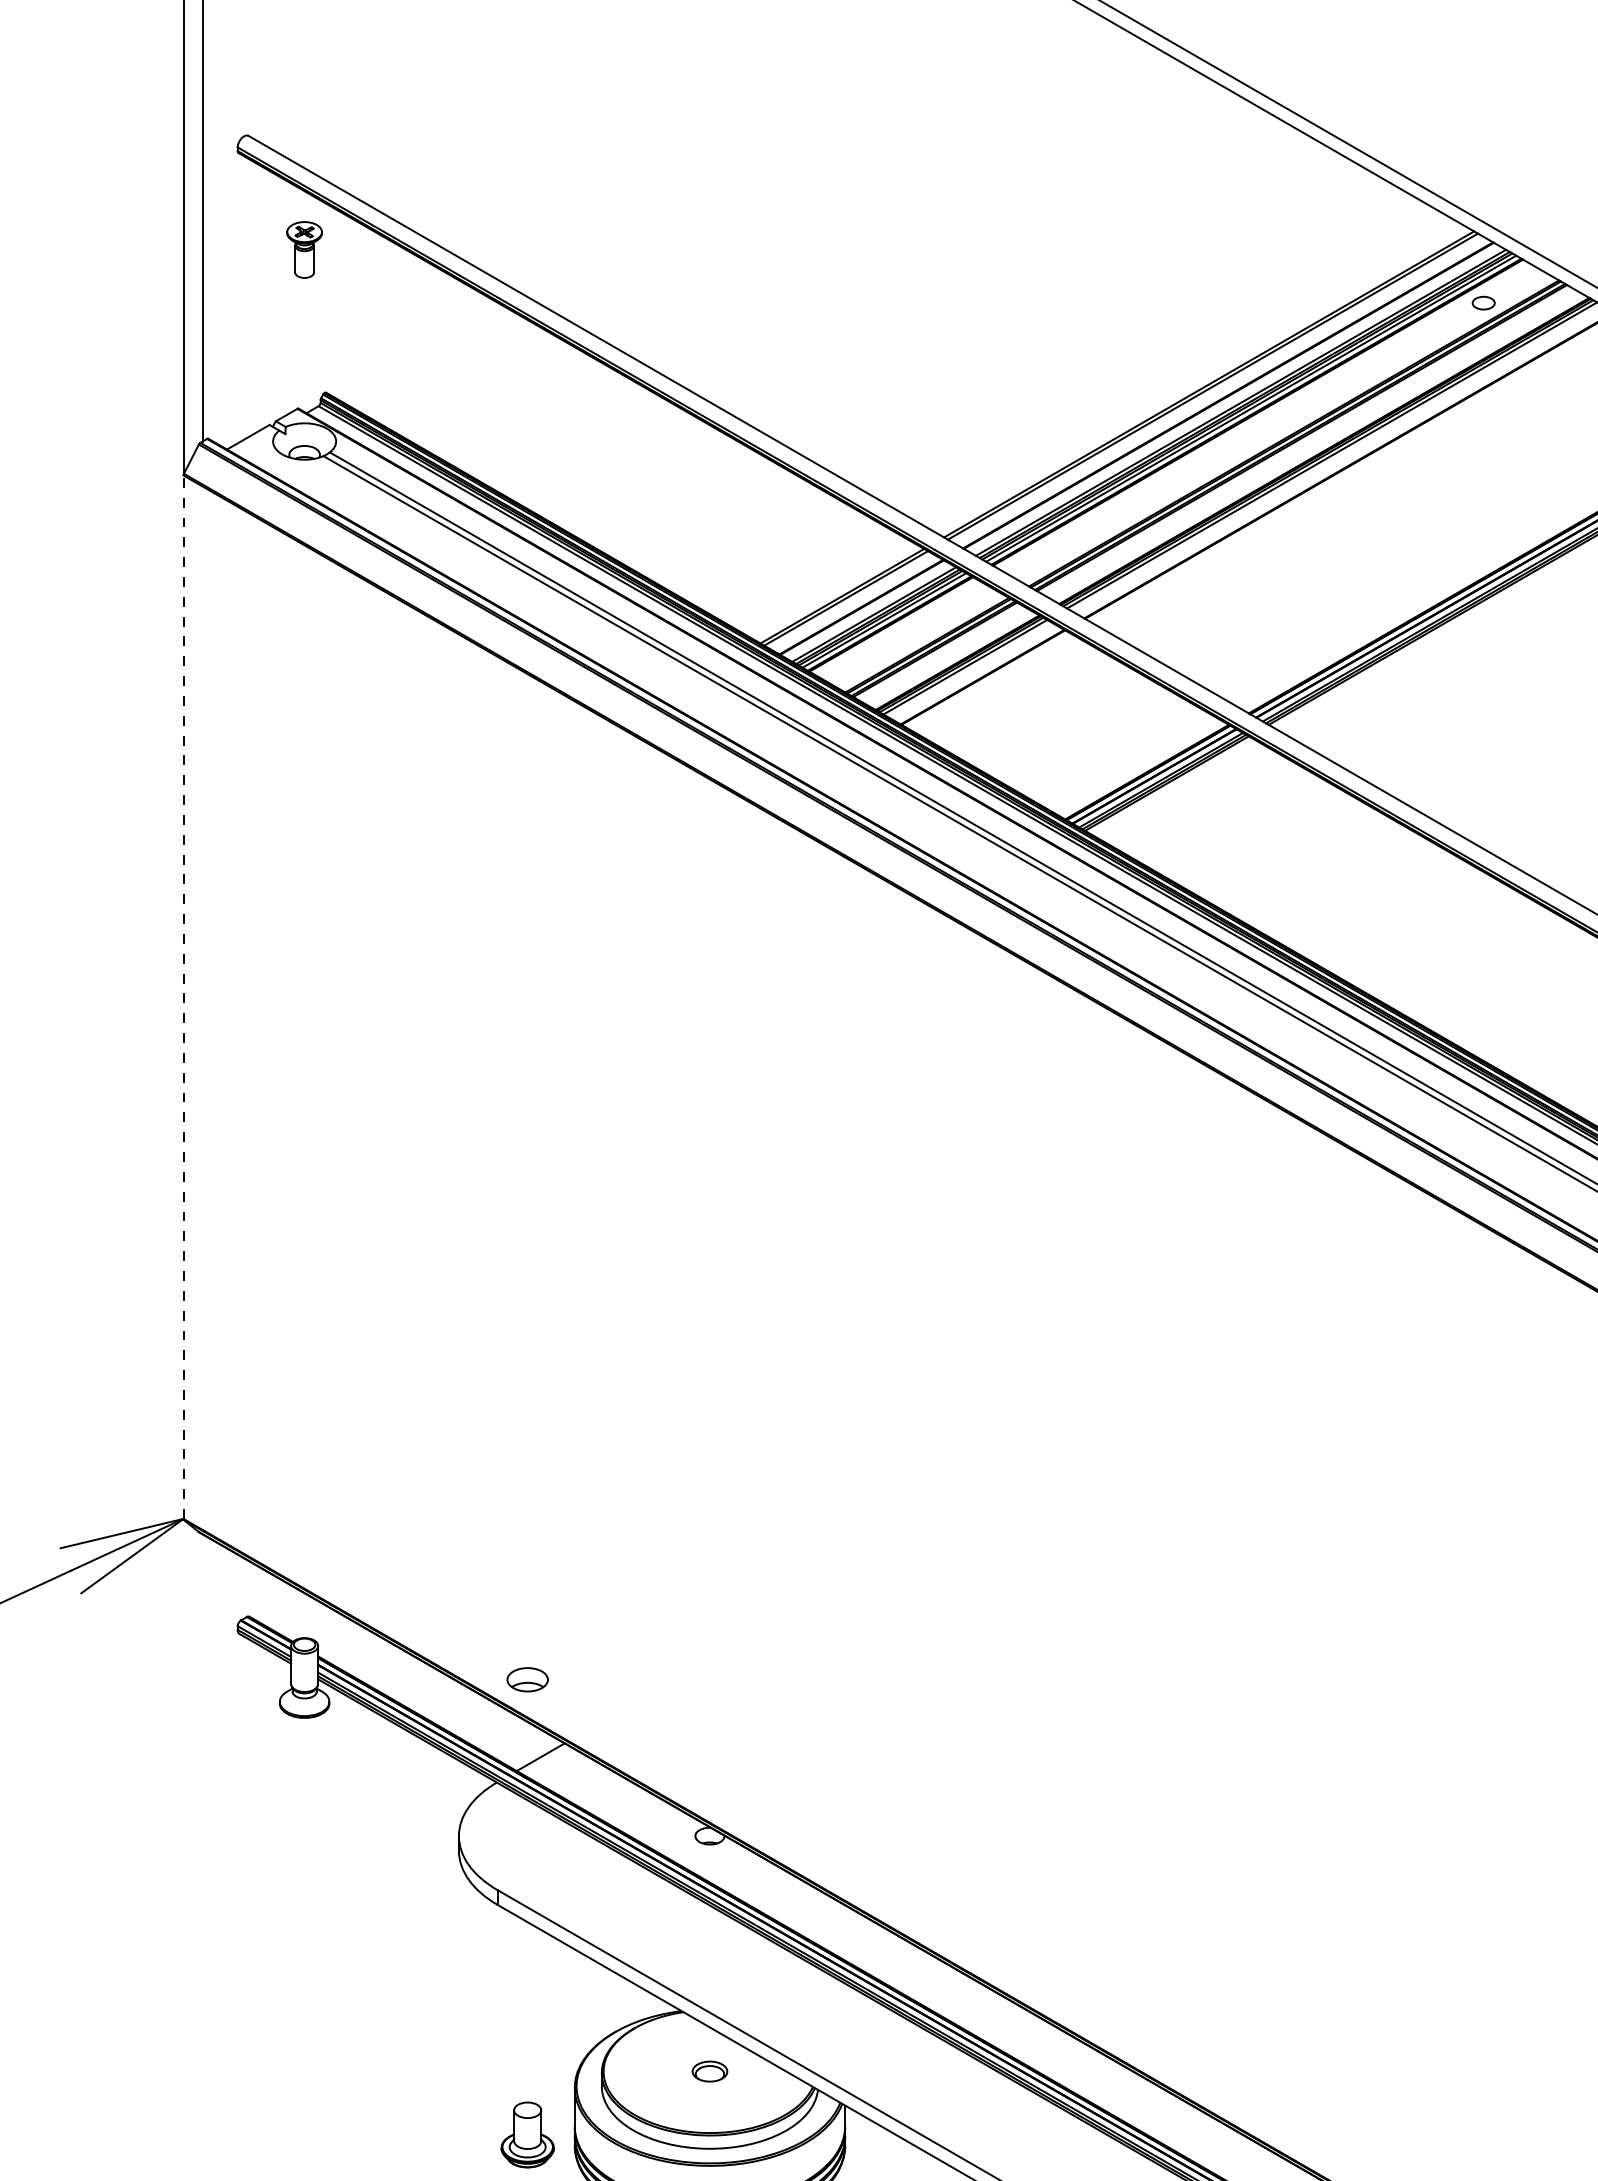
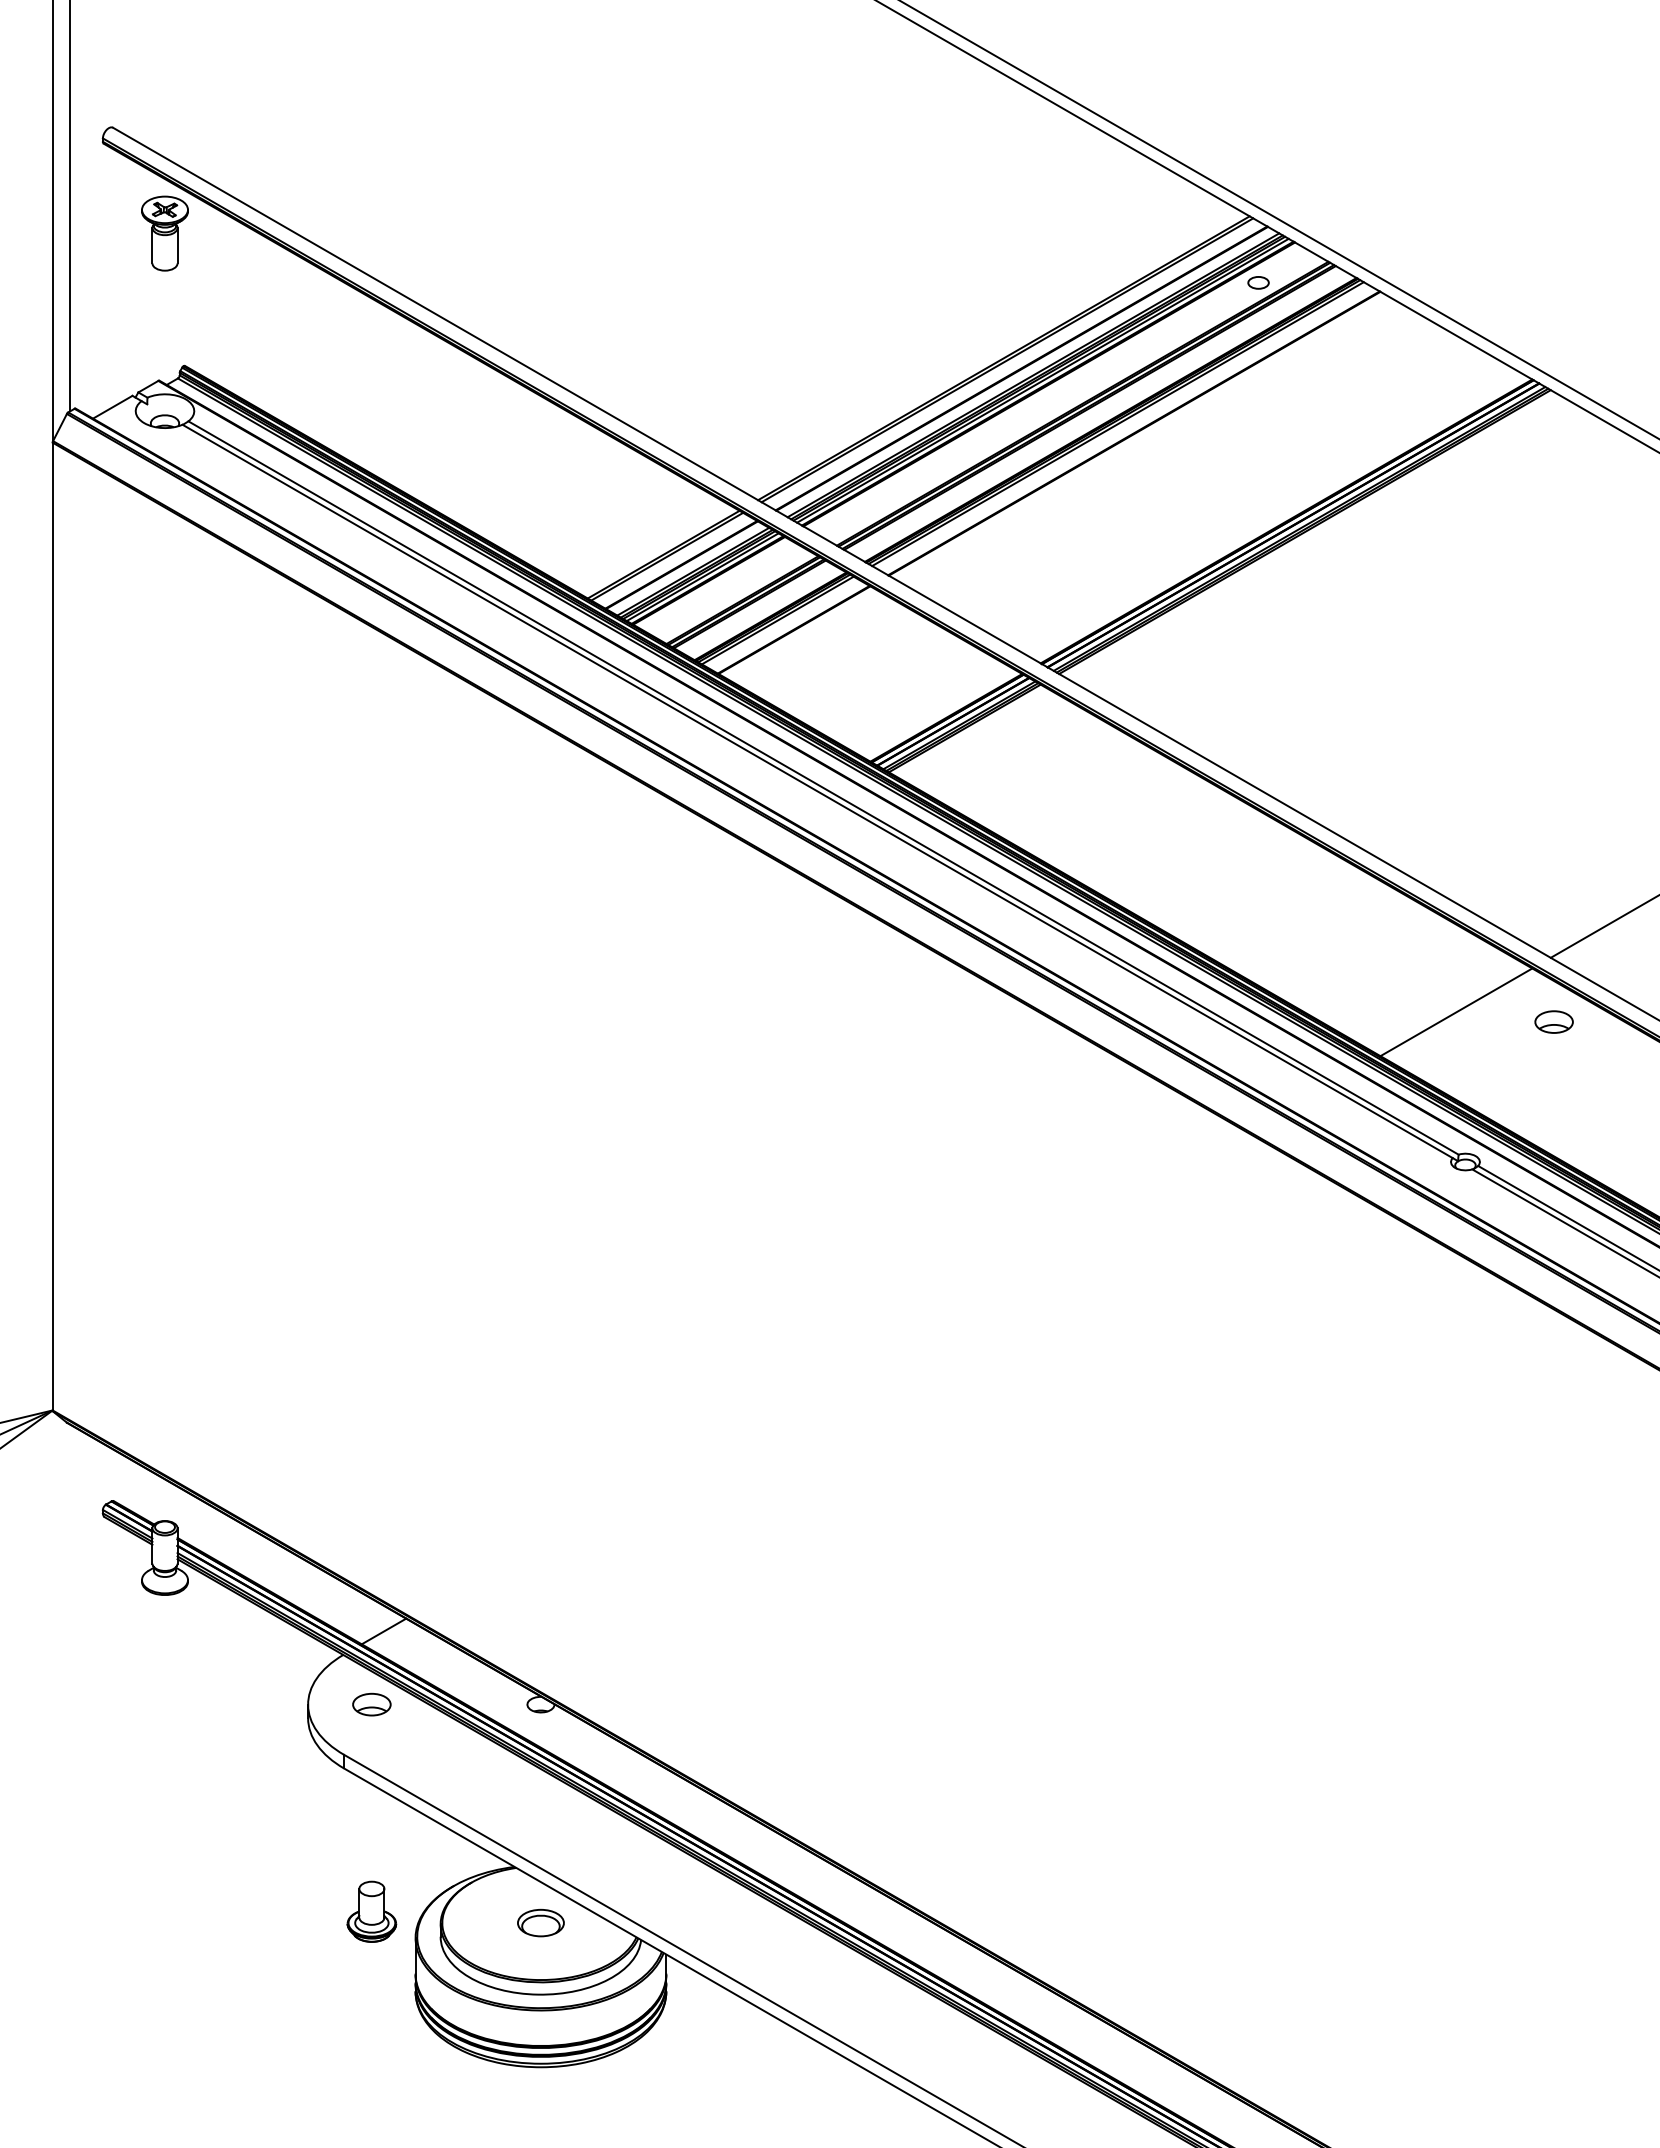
part: (304, 249) -> (164, 233), size x1.43
line: (183, 997) -> (52, 926), dashed -> solid
part: (527, 1679) -> (371, 1704), moved
part: (709, 2071) -> (540, 1922), size x1.43
part: (527, 2134) -> (371, 1911), moved

